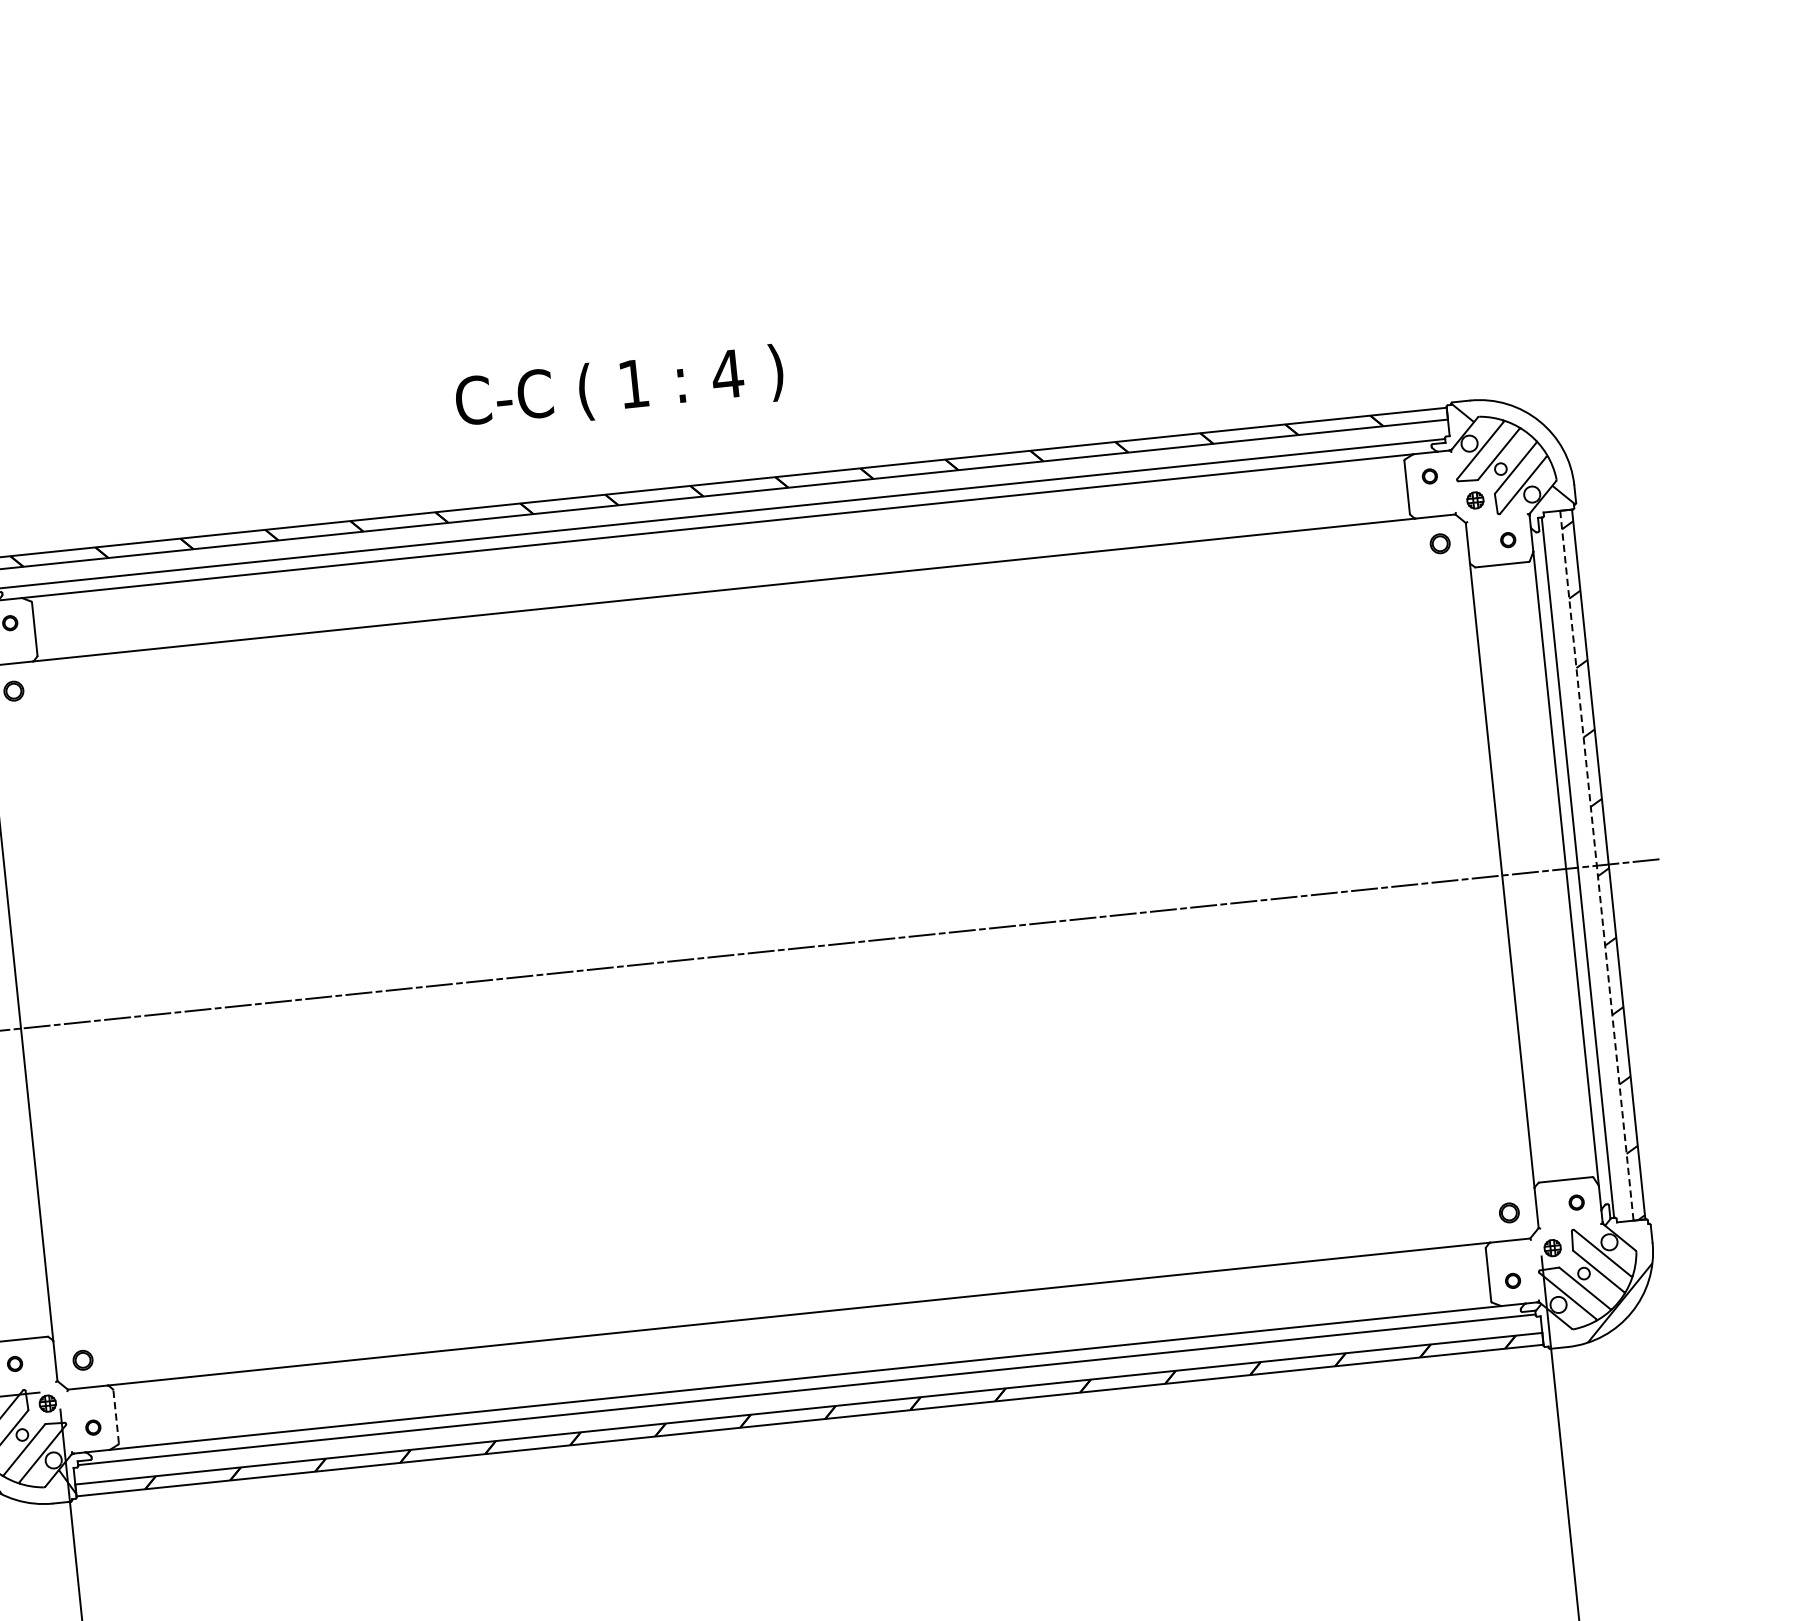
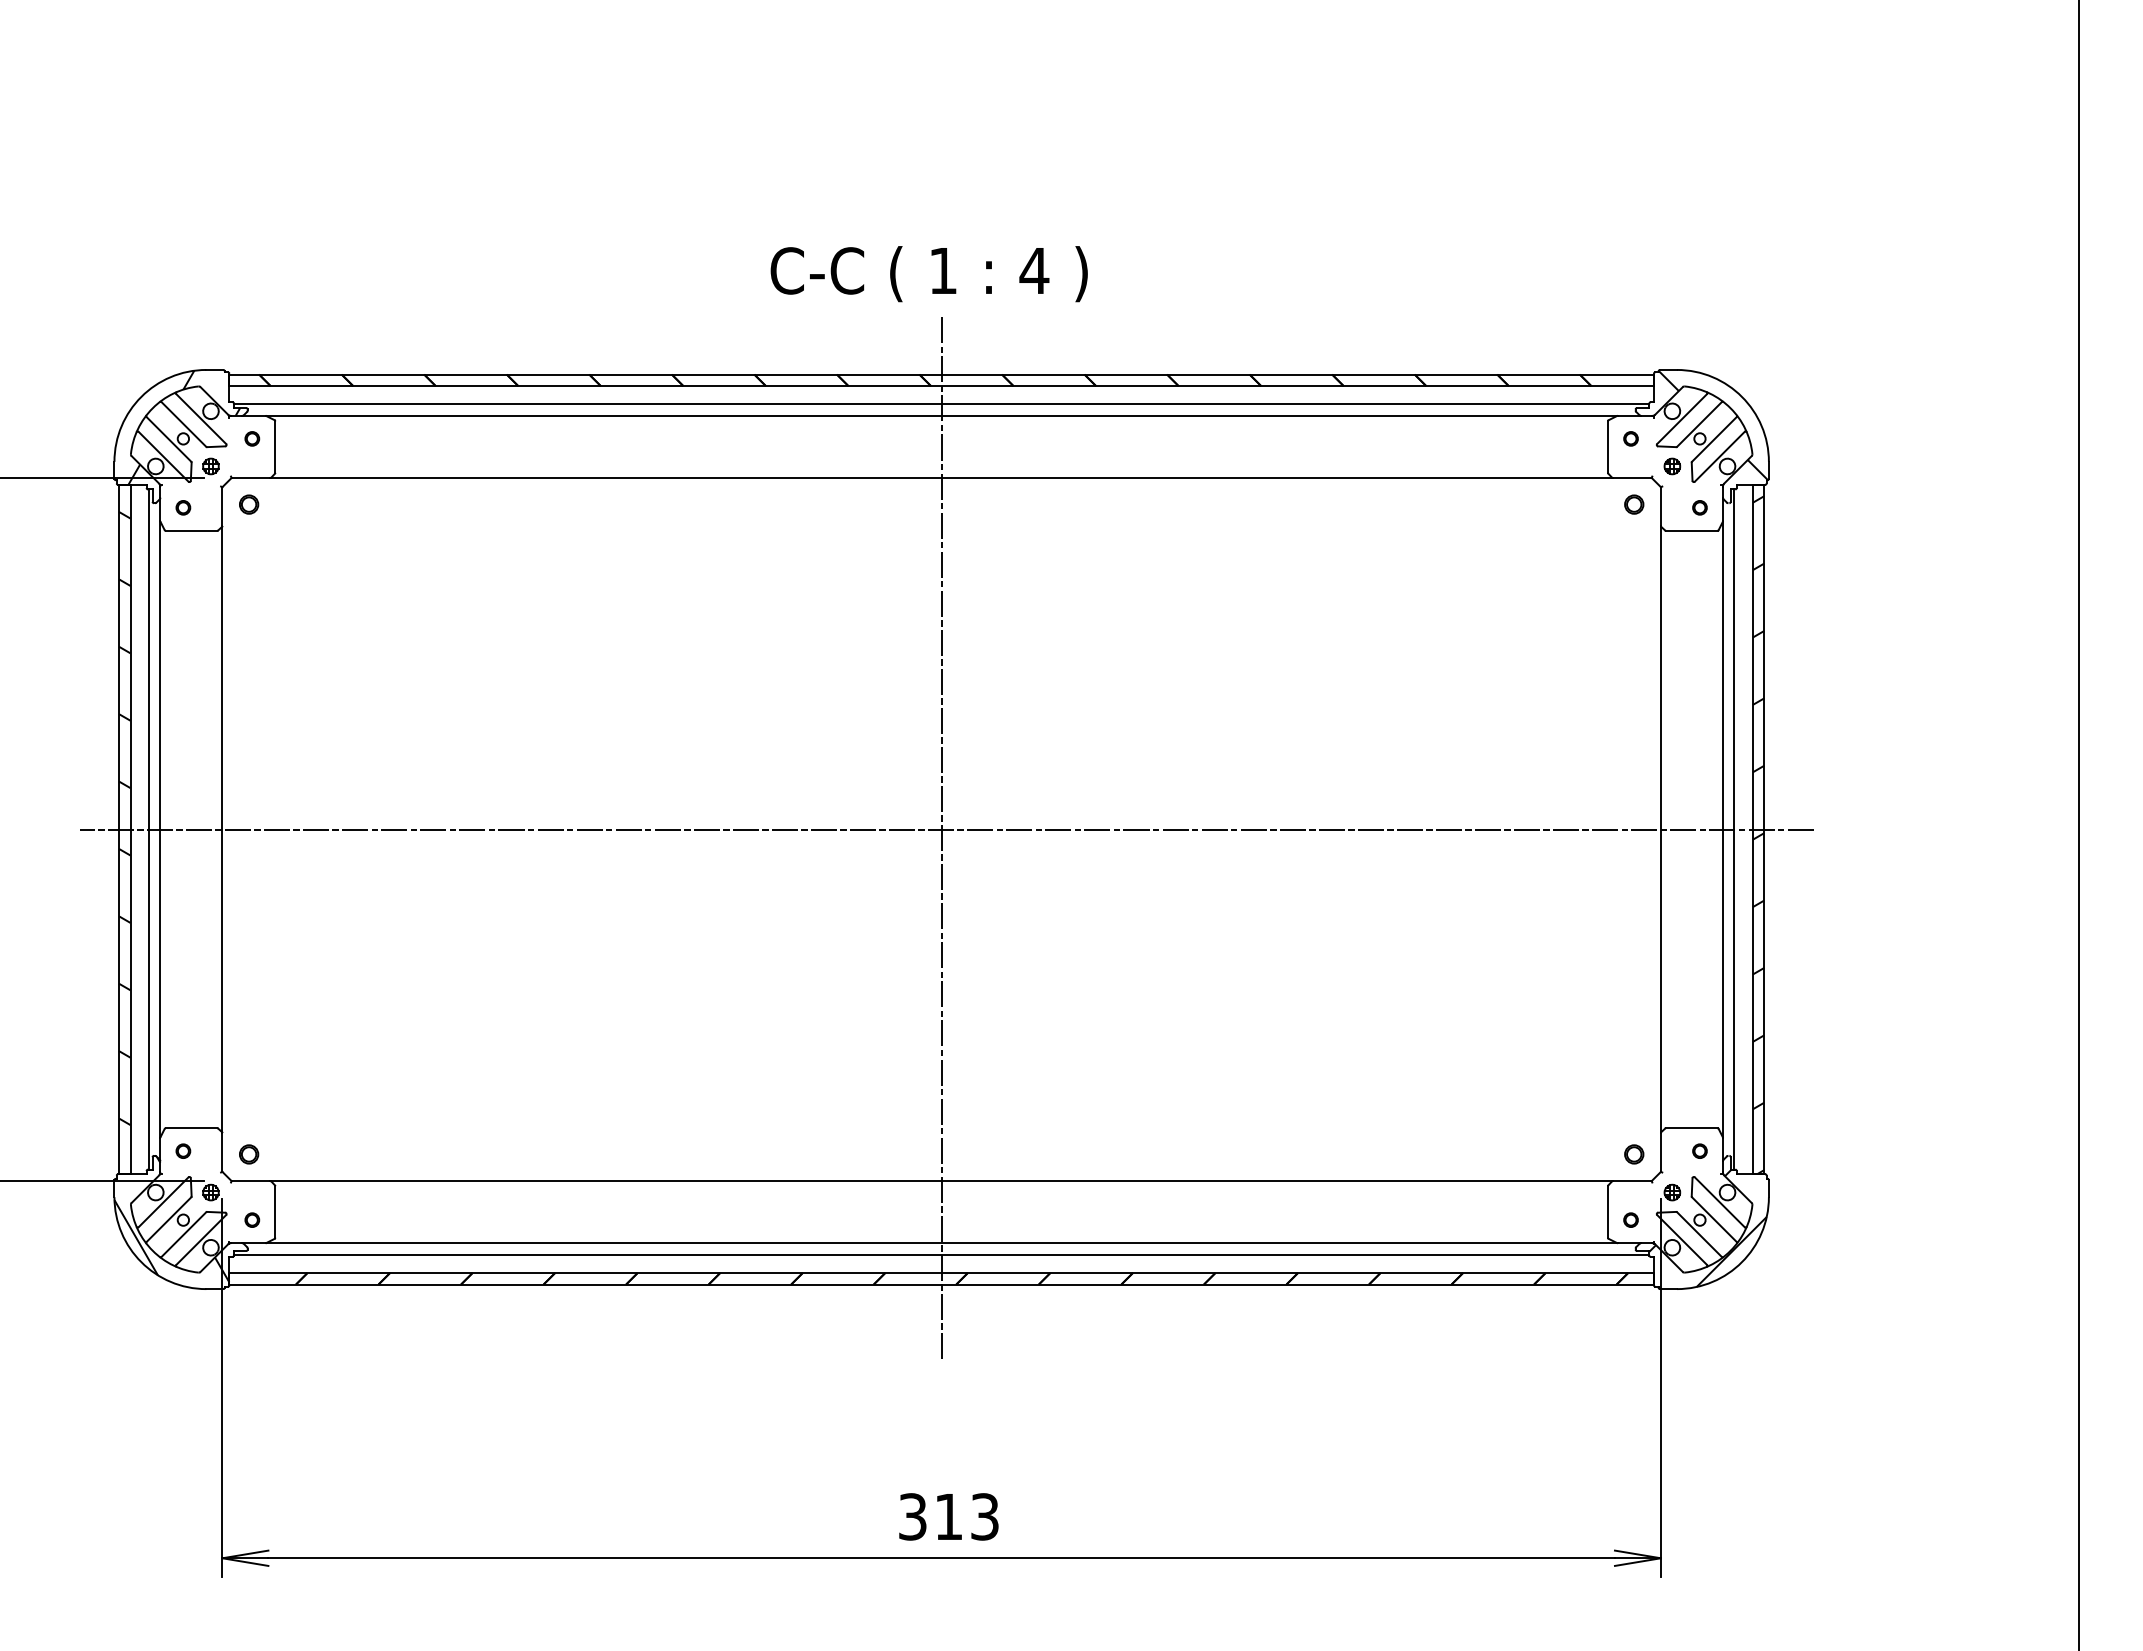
text: (618, 389) -> (928, 274), moved
line: (1596, 865) -> (1752, 829), dashed -> solid
line: (762, 961) -> (941, 838), added
line: (116, 1416) -> (275, 1211), dashed -> solid

